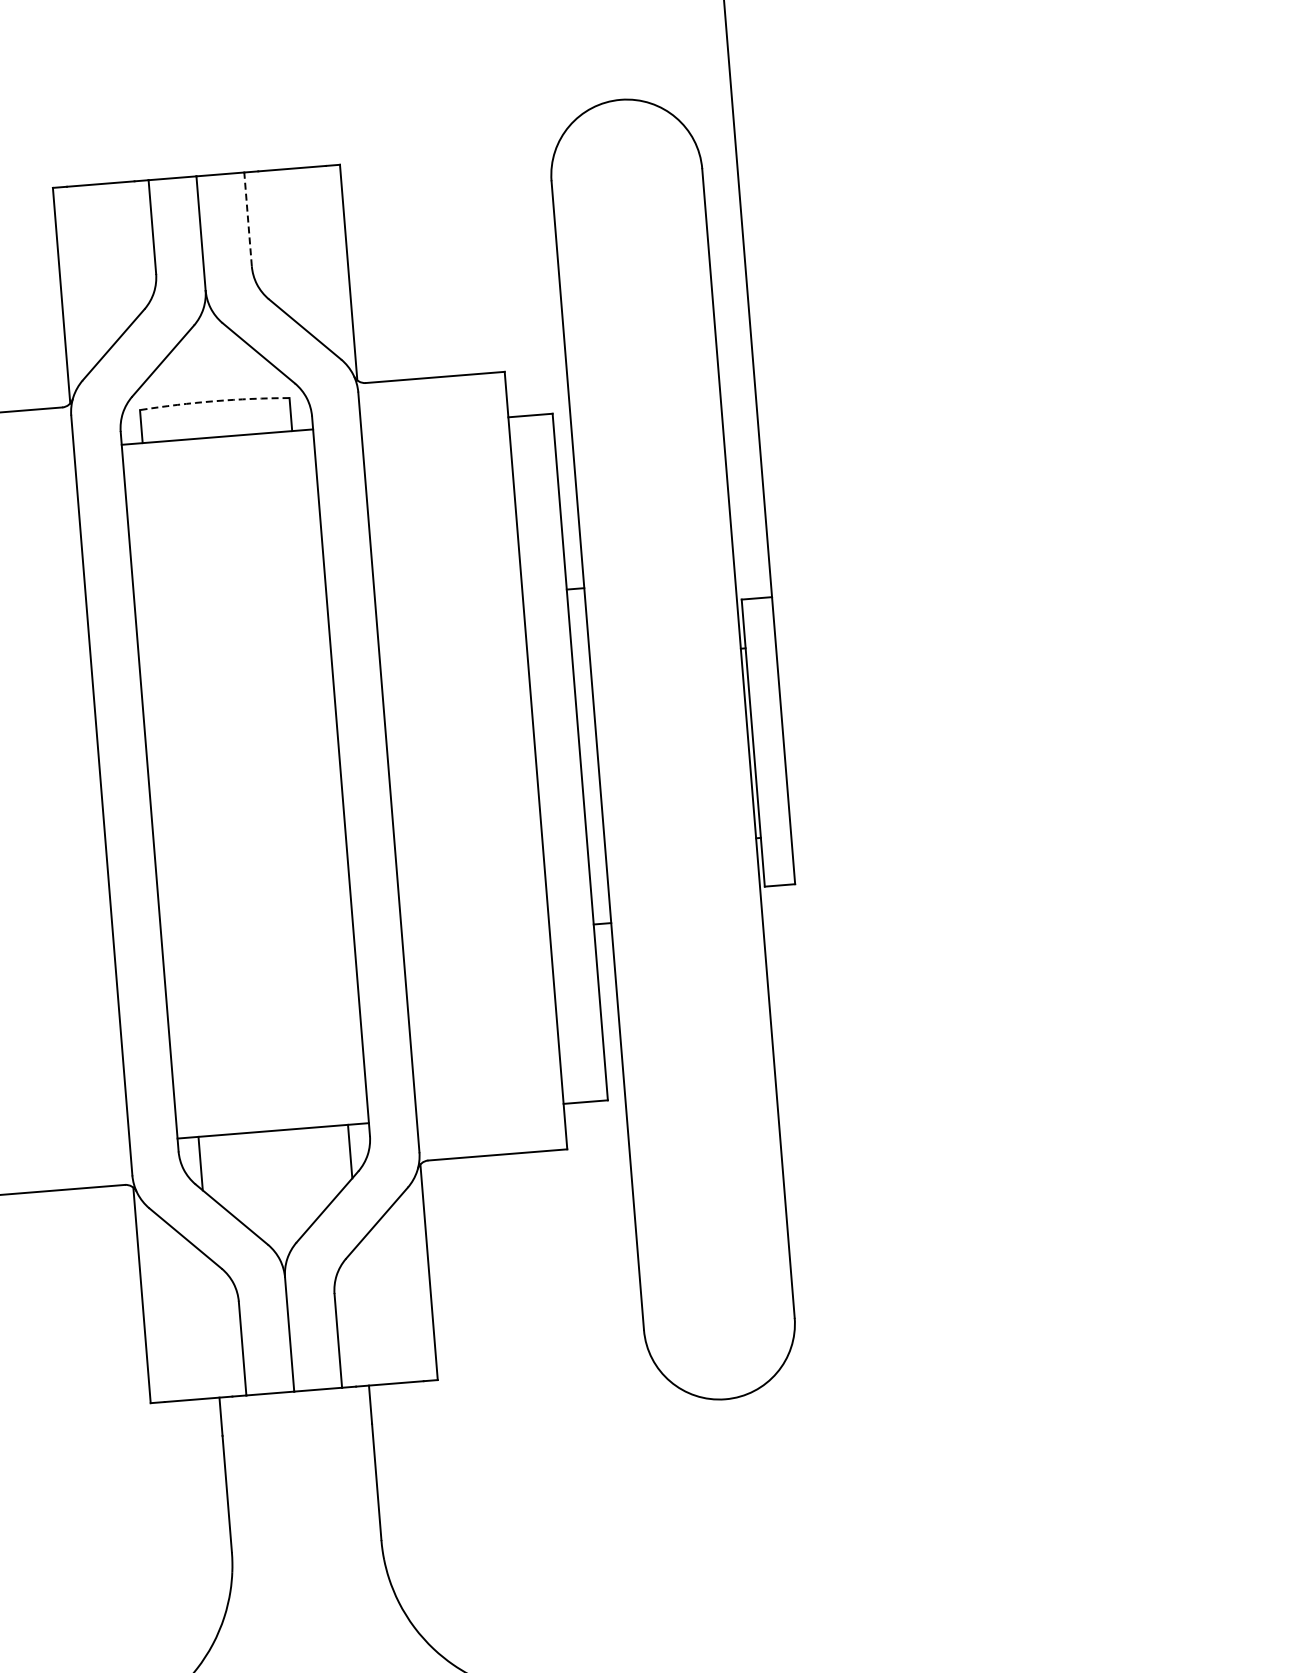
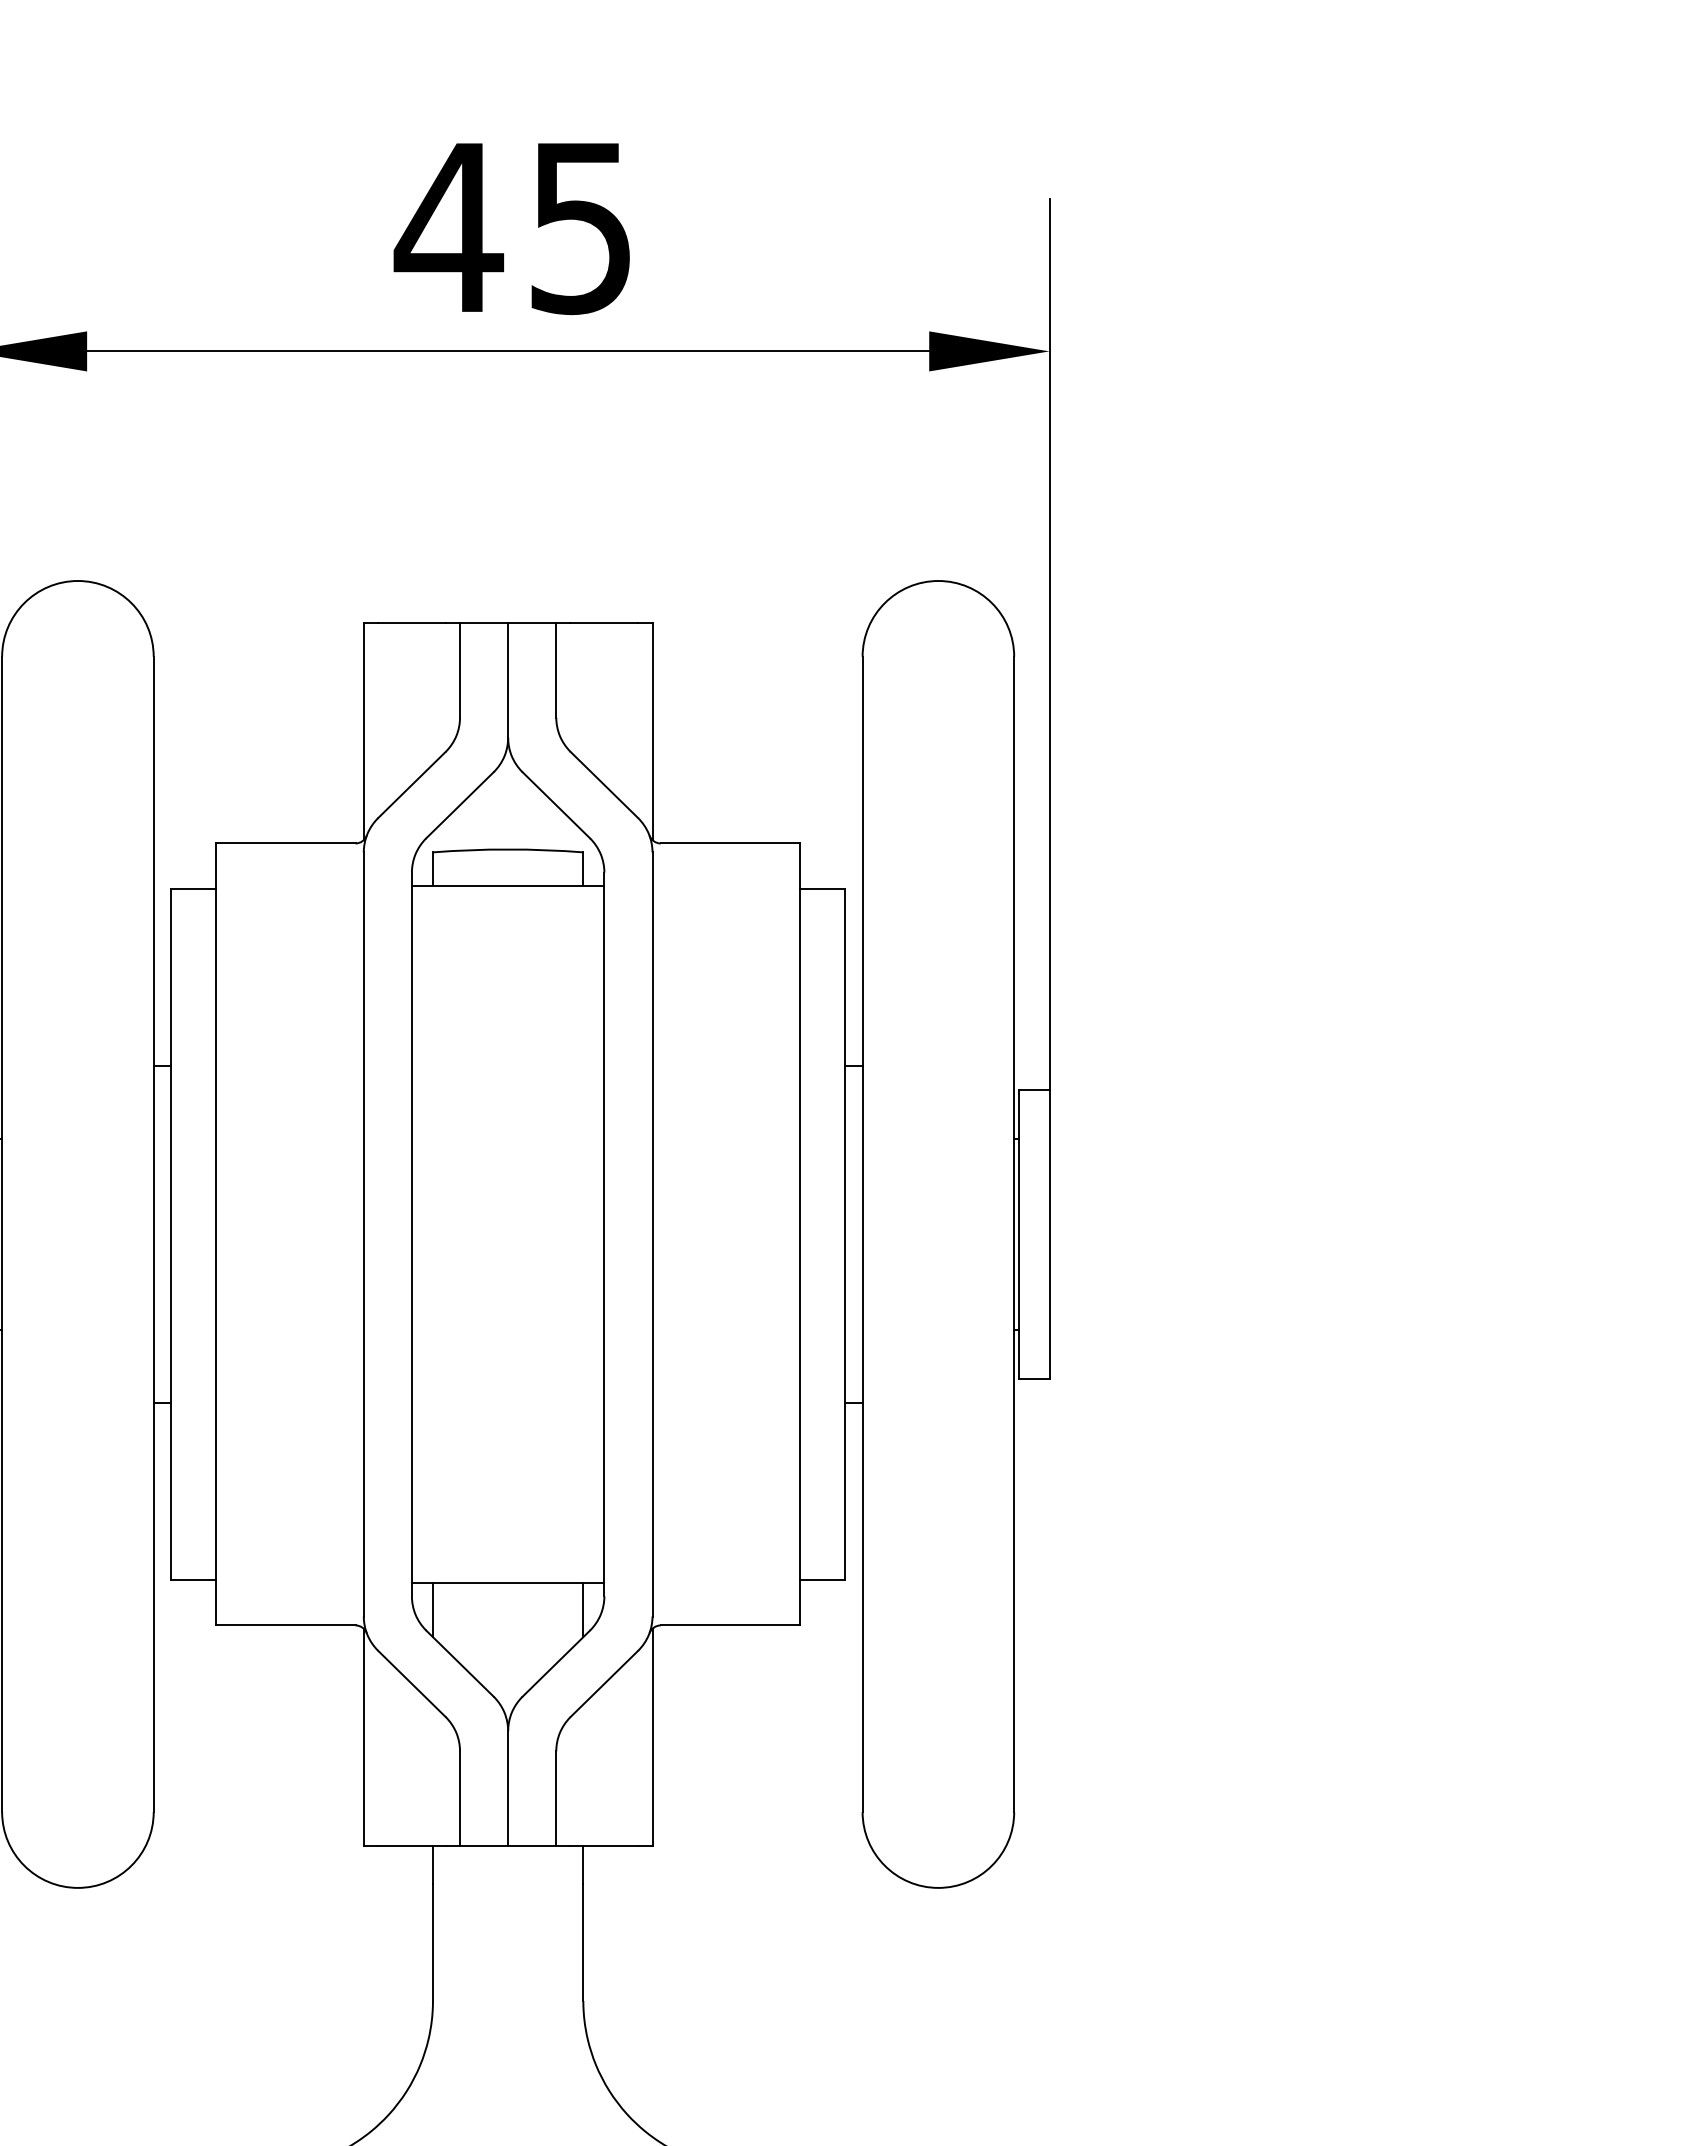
line: (248, 219) -> (556, 670), dashed -> solid
arc: (214, 401) -> (508, 849), dashed -> solid

